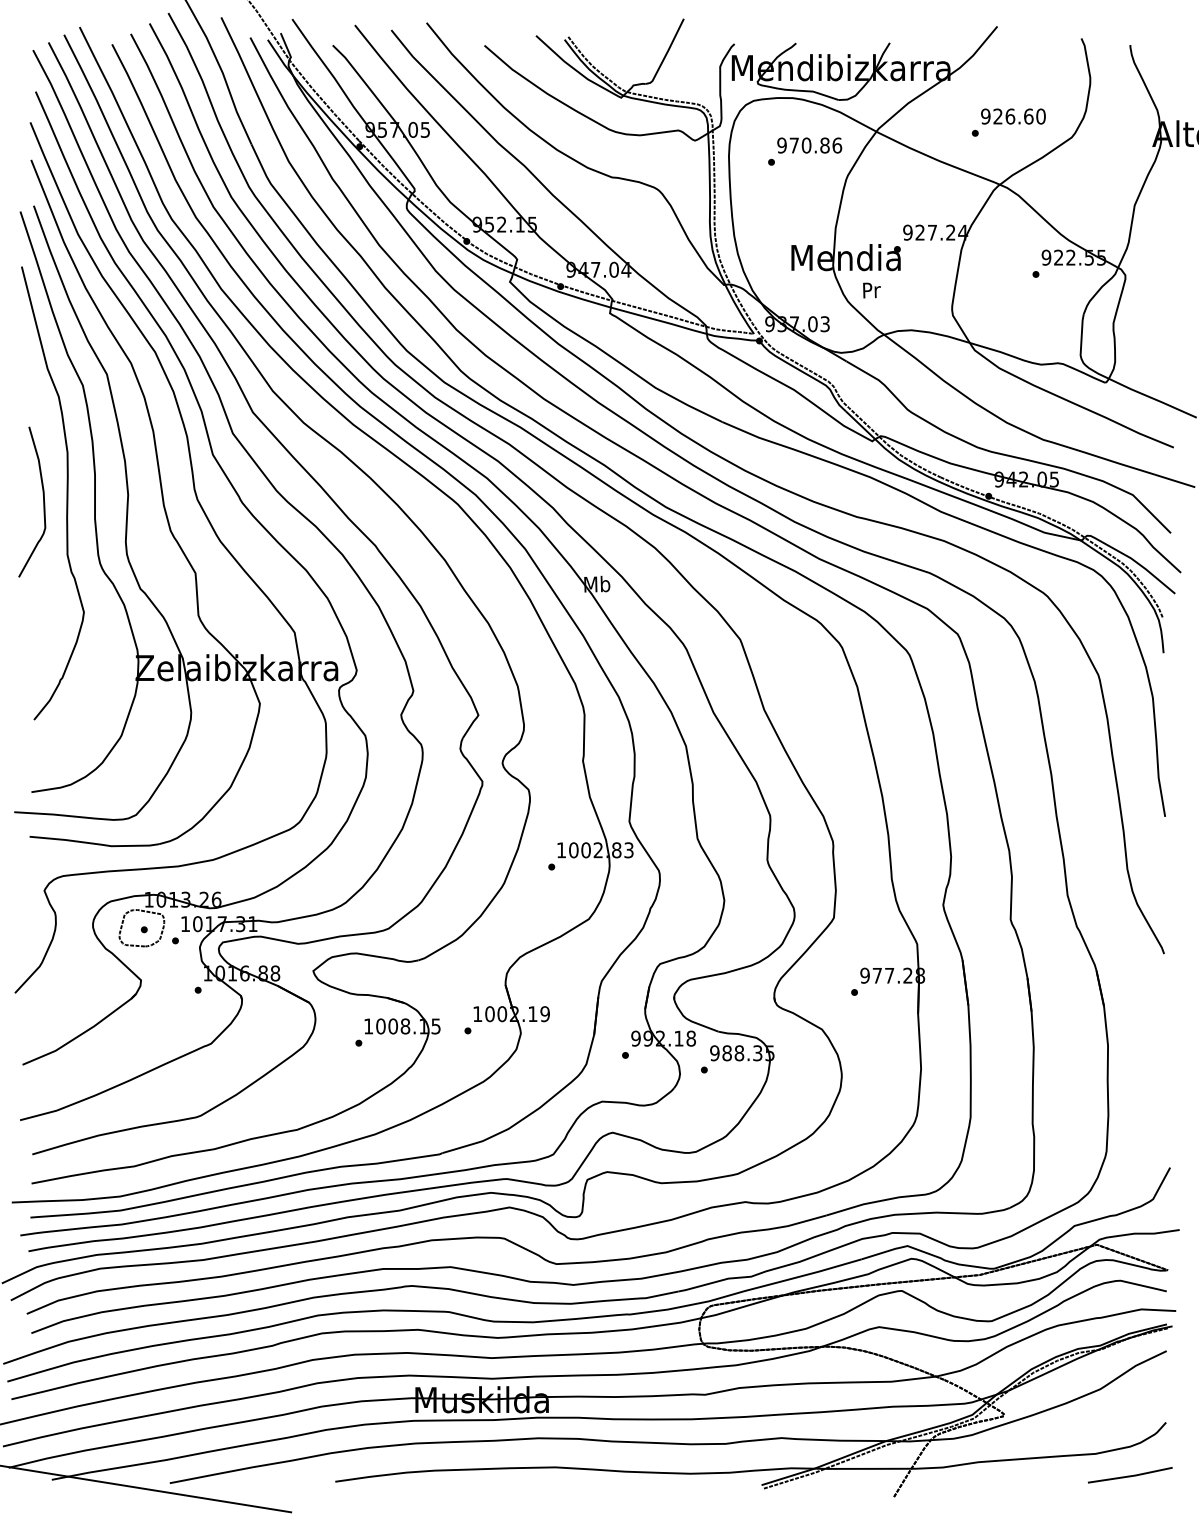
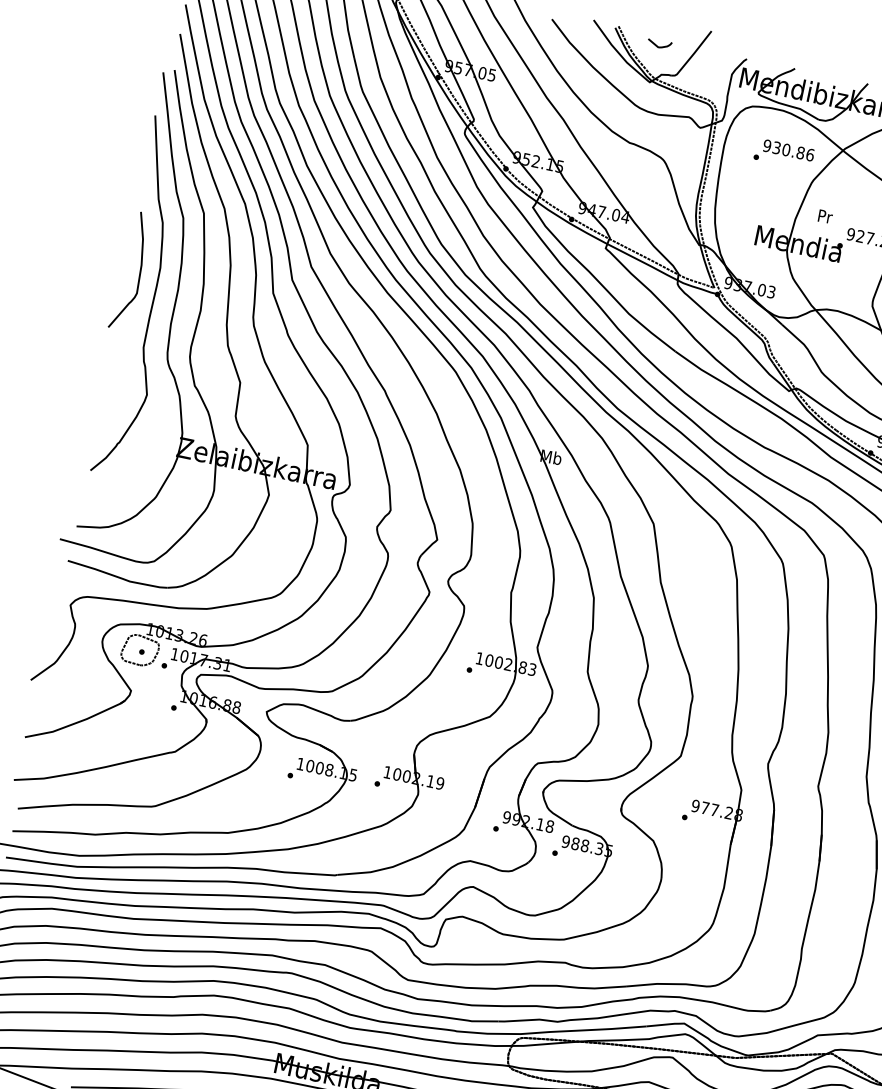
curve: (621, 50) -> (657, 45), added
text: (793, 145) -> (776, 147), 970.86 -> 930.86
text: (871, 290) -> (825, 216), moved
curve: (43, 501) -> (139, 272), moved

